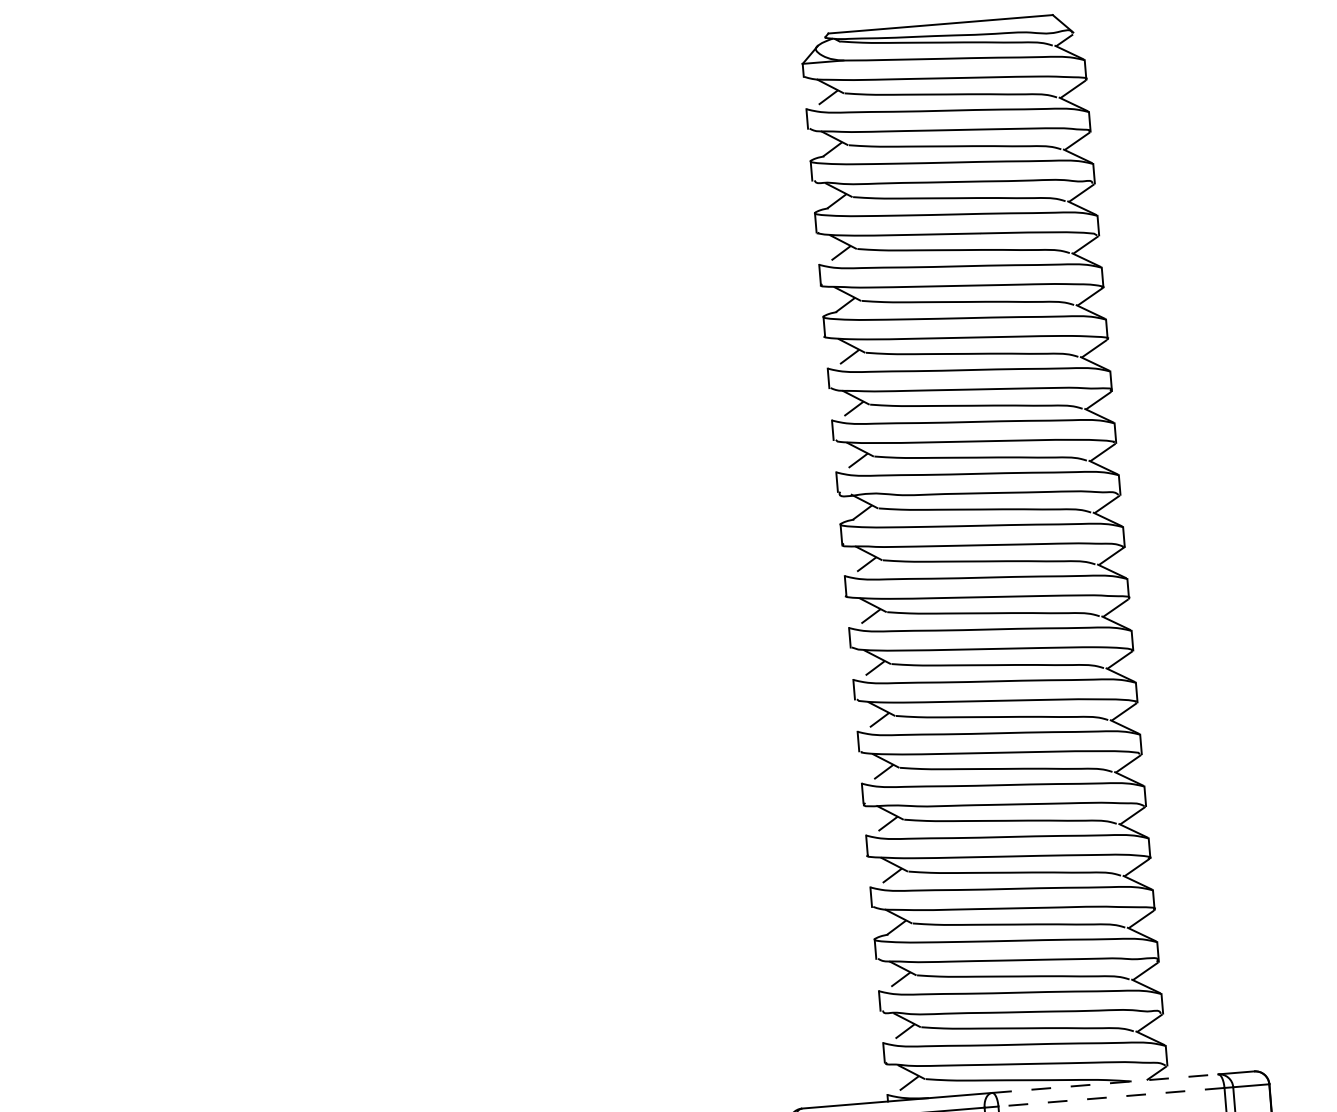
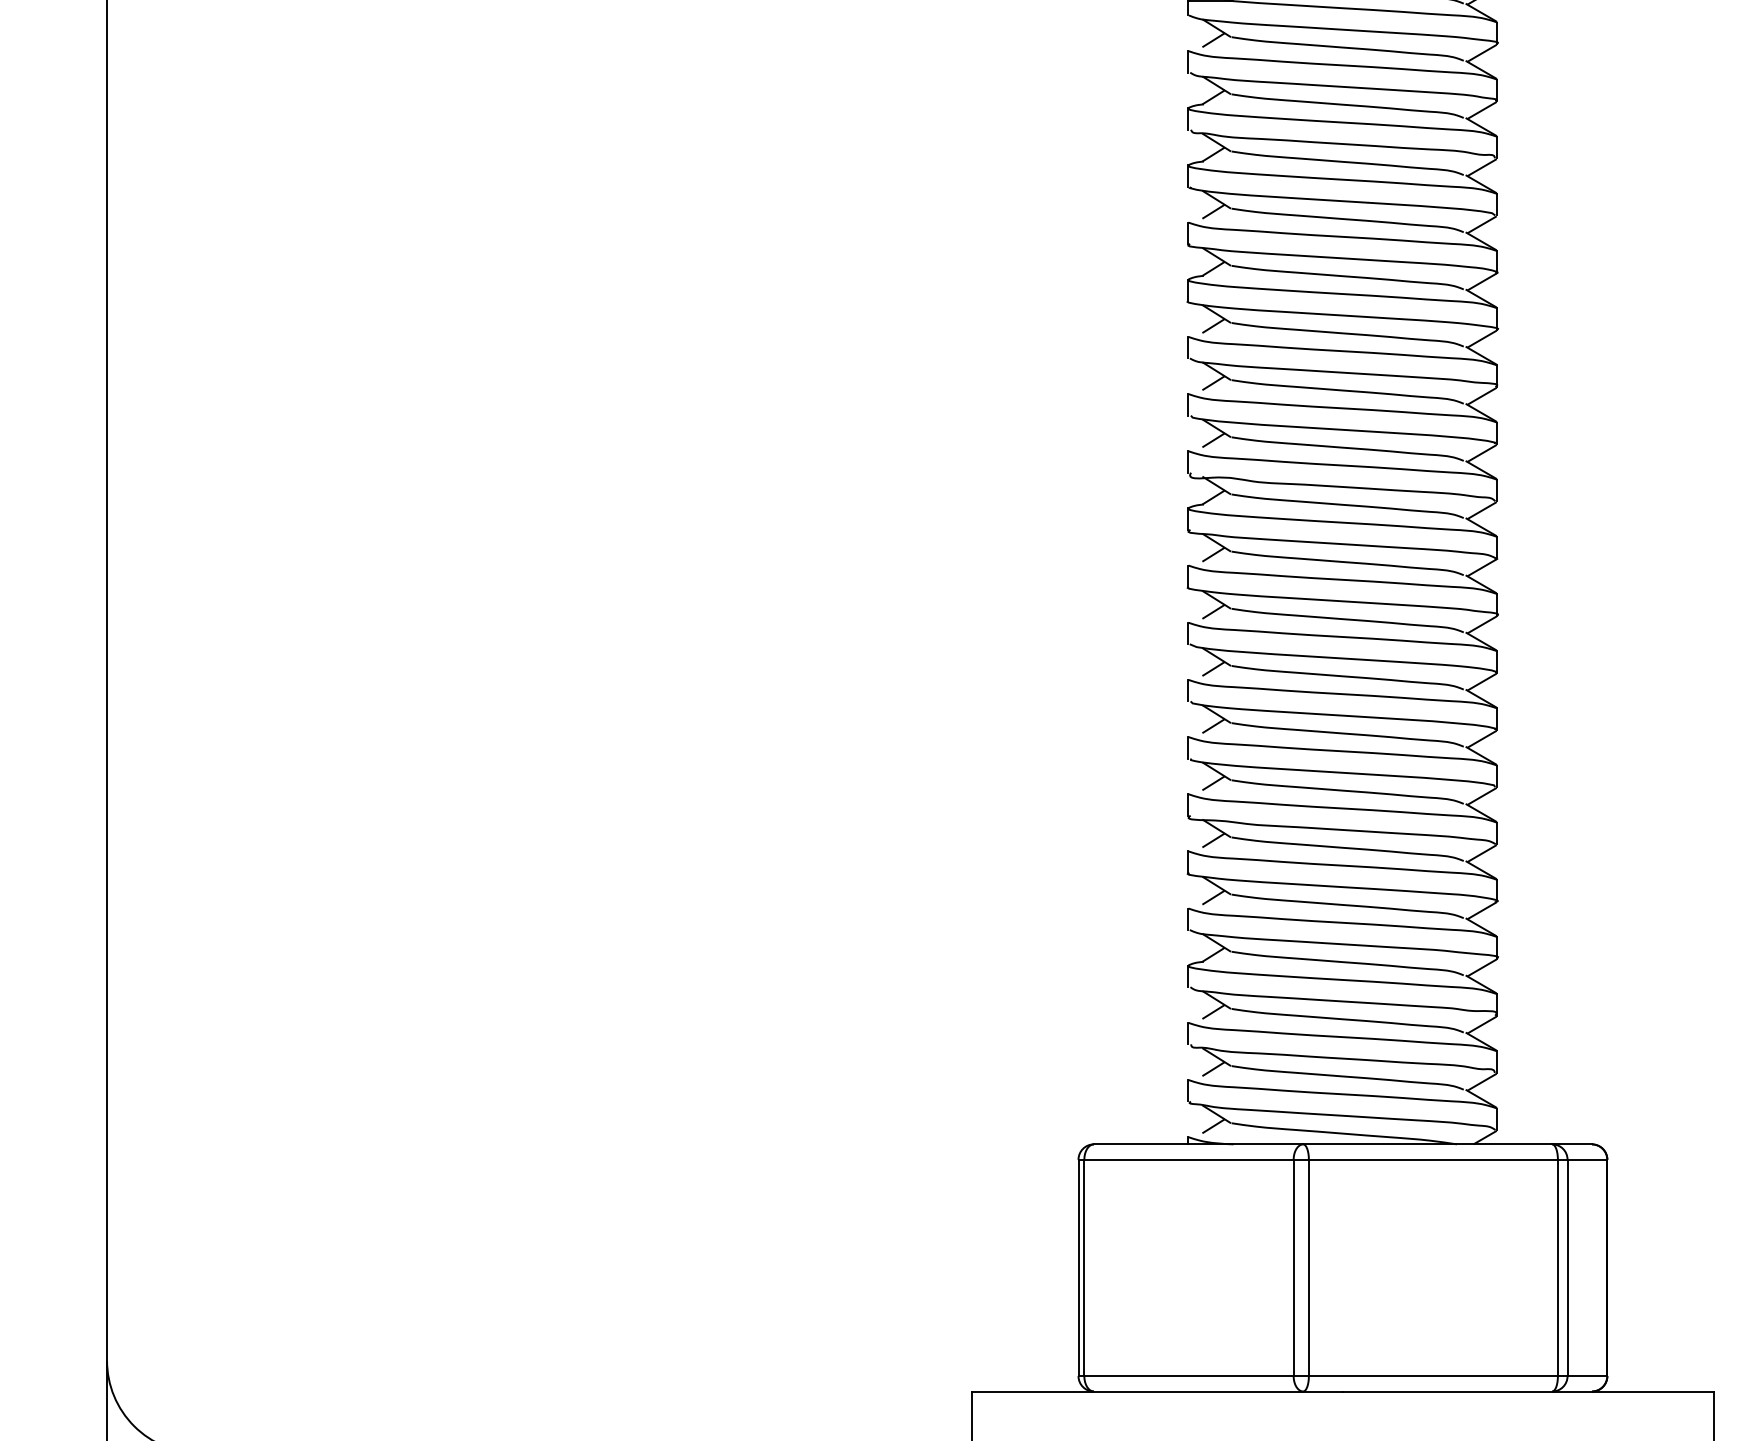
line: (1104, 1083) -> (1427, 1144), dashed -> solid
line: (1111, 1096) -> (1433, 1159), dashed -> solid

